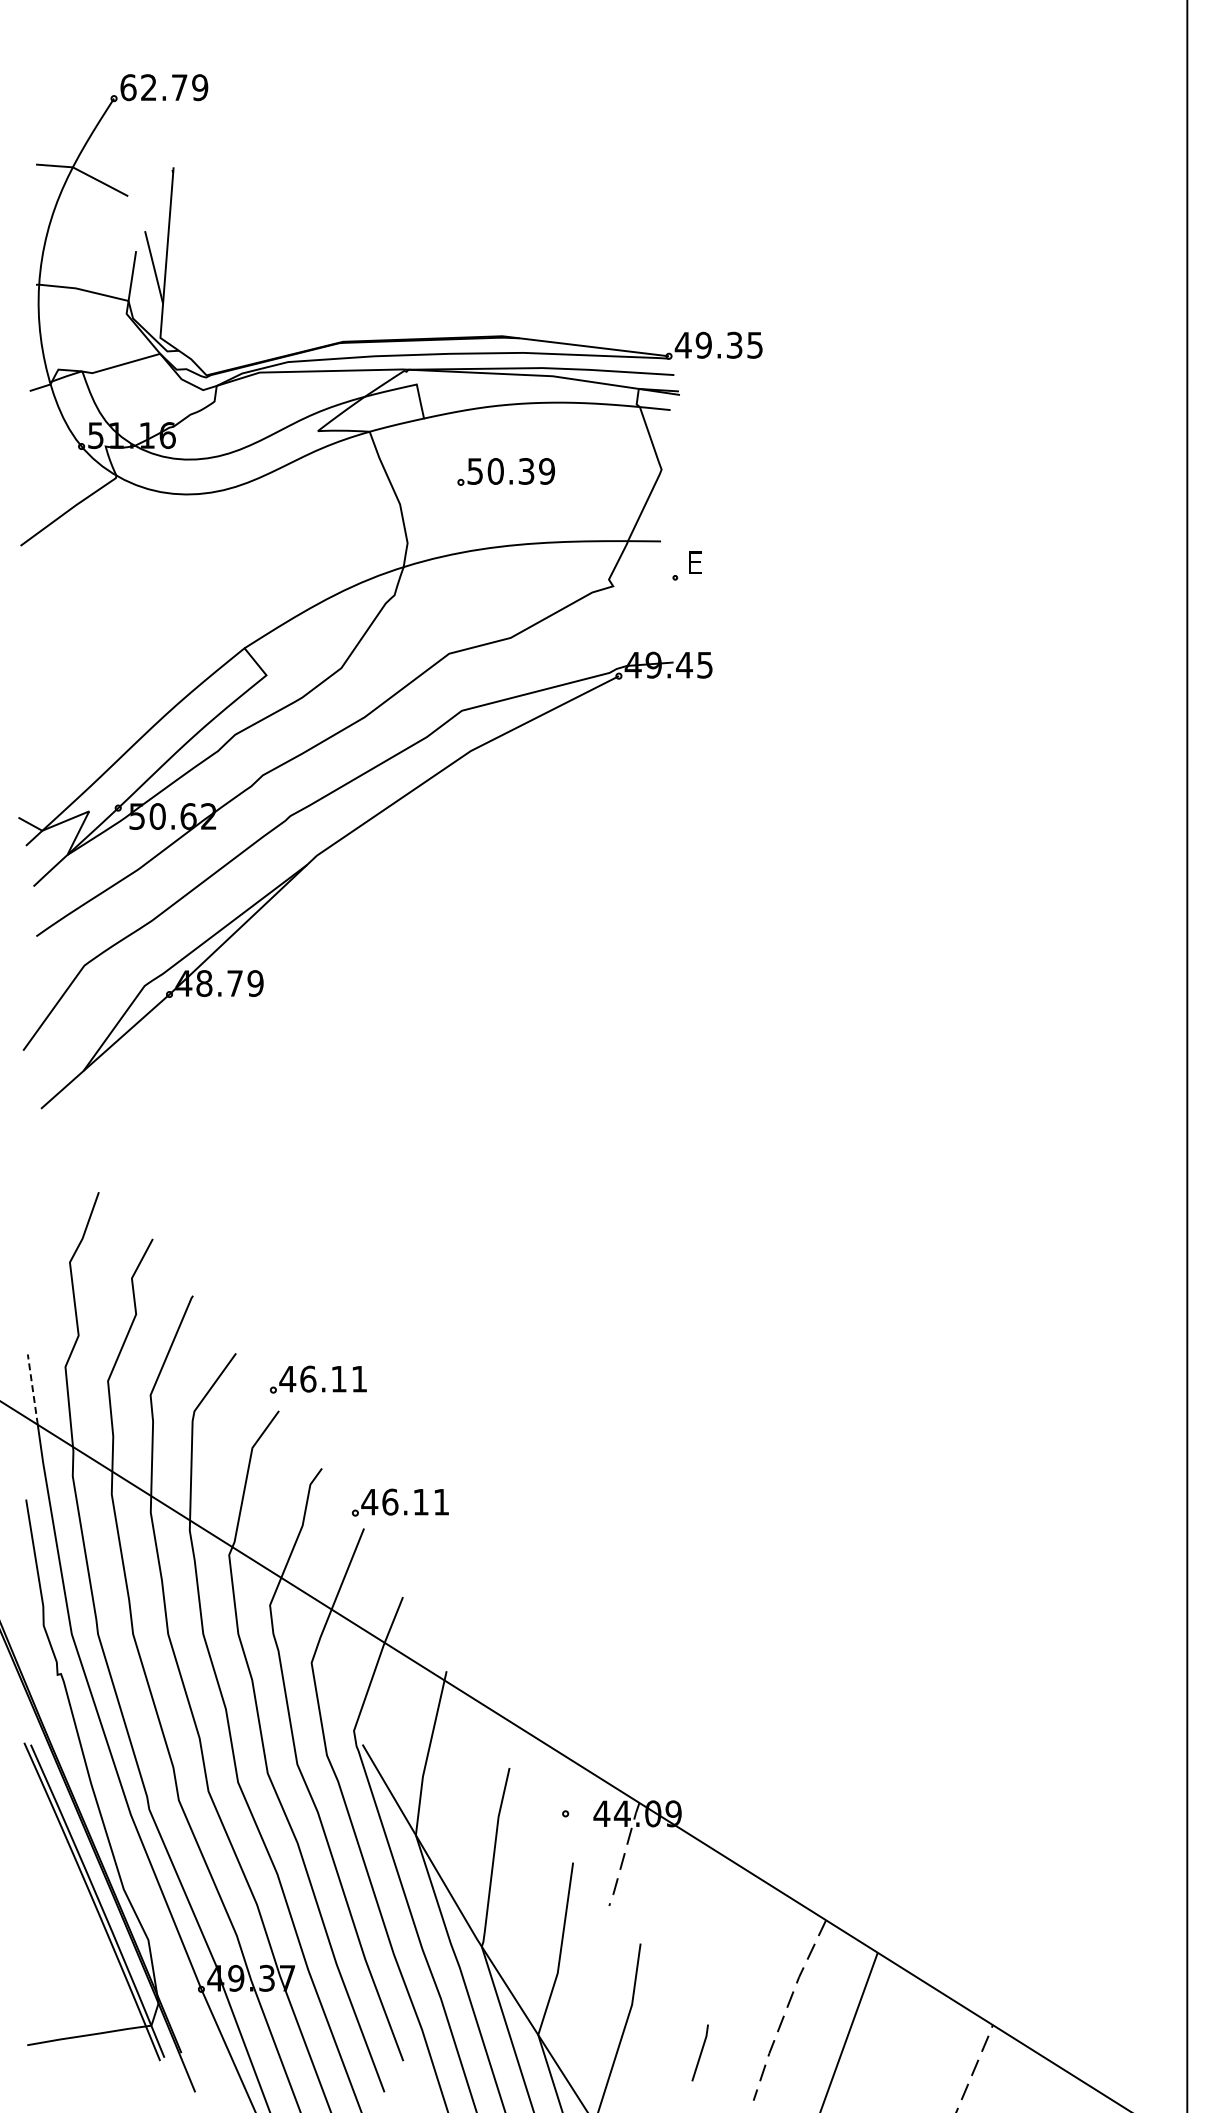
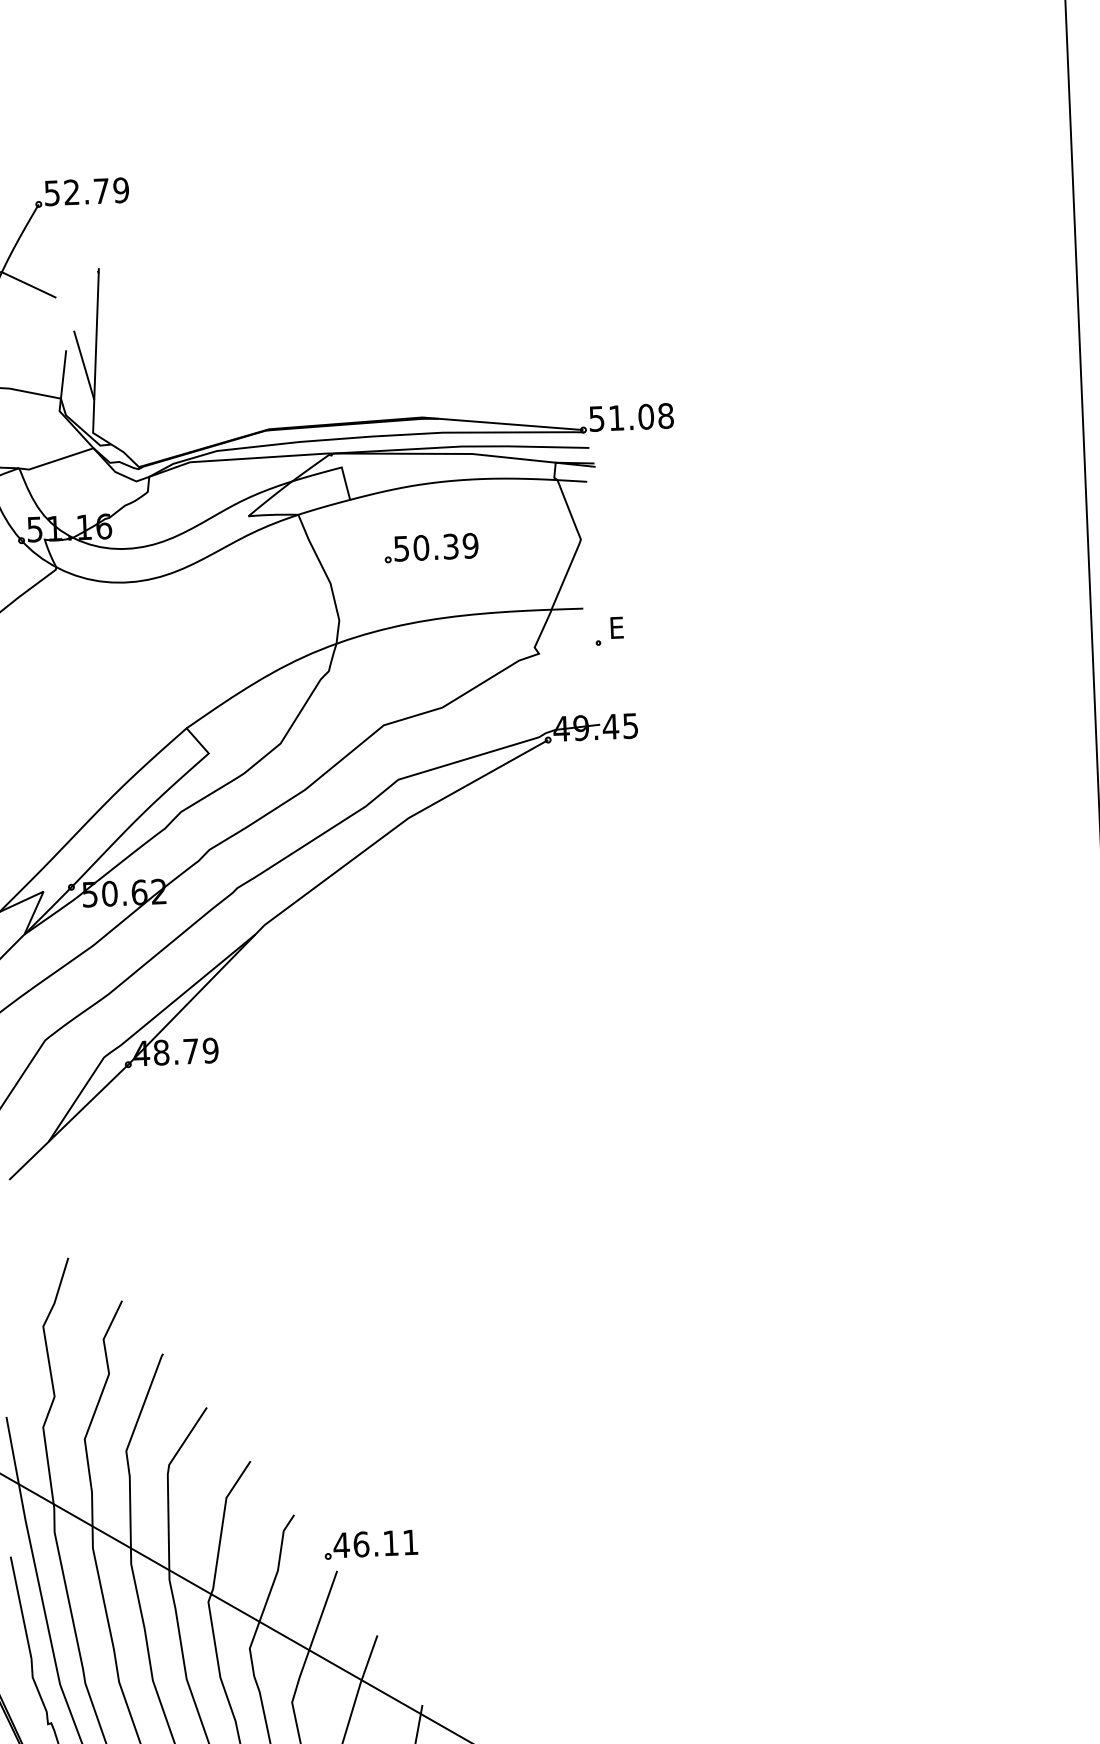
text: (128, 87) -> (52, 193), 62.79 -> 52.79
text: (718, 344) -> (630, 416), 49.35 -> 51.08
part: (317, 1379) -> (286, 1429), removed
line: (32, 1389) -> (12, 1450), dashed -> solid

